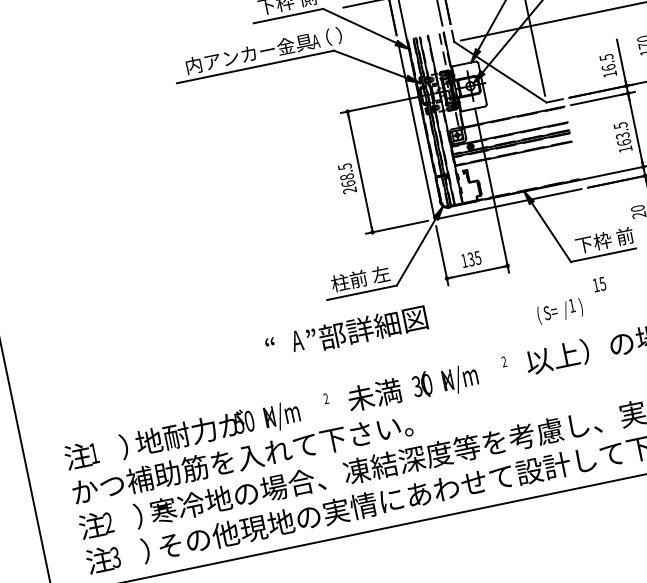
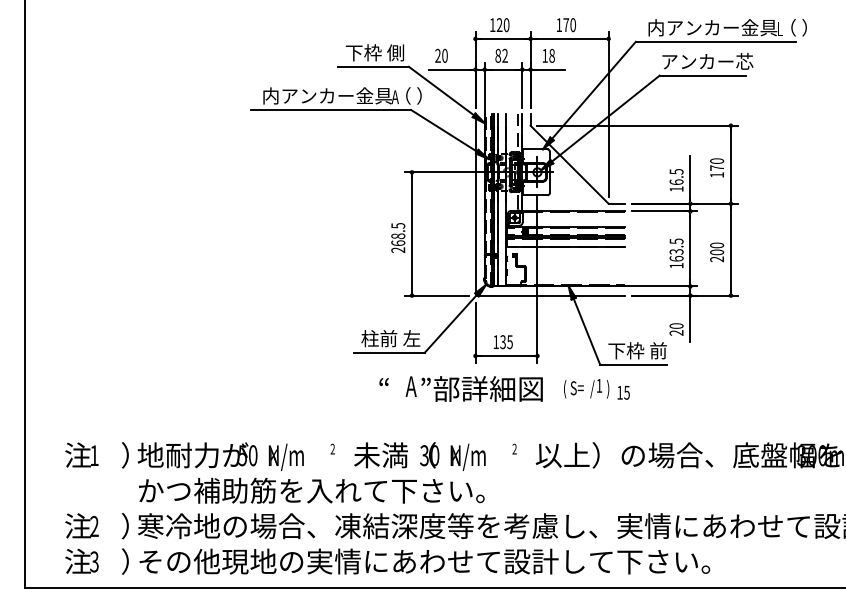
text: (559, 310) -> (586, 388), moved
text: (345, 332) -> (460, 388), moved
text: (242, 458) -> (311, 490), moved

